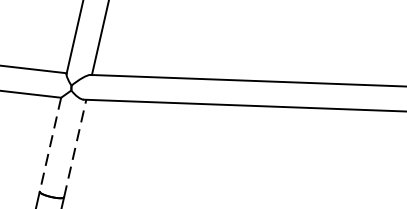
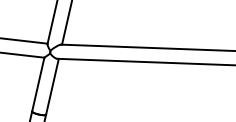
line: (50, 144) -> (38, 84), dashed -> solid
line: (75, 148) -> (52, 86), dashed -> solid

